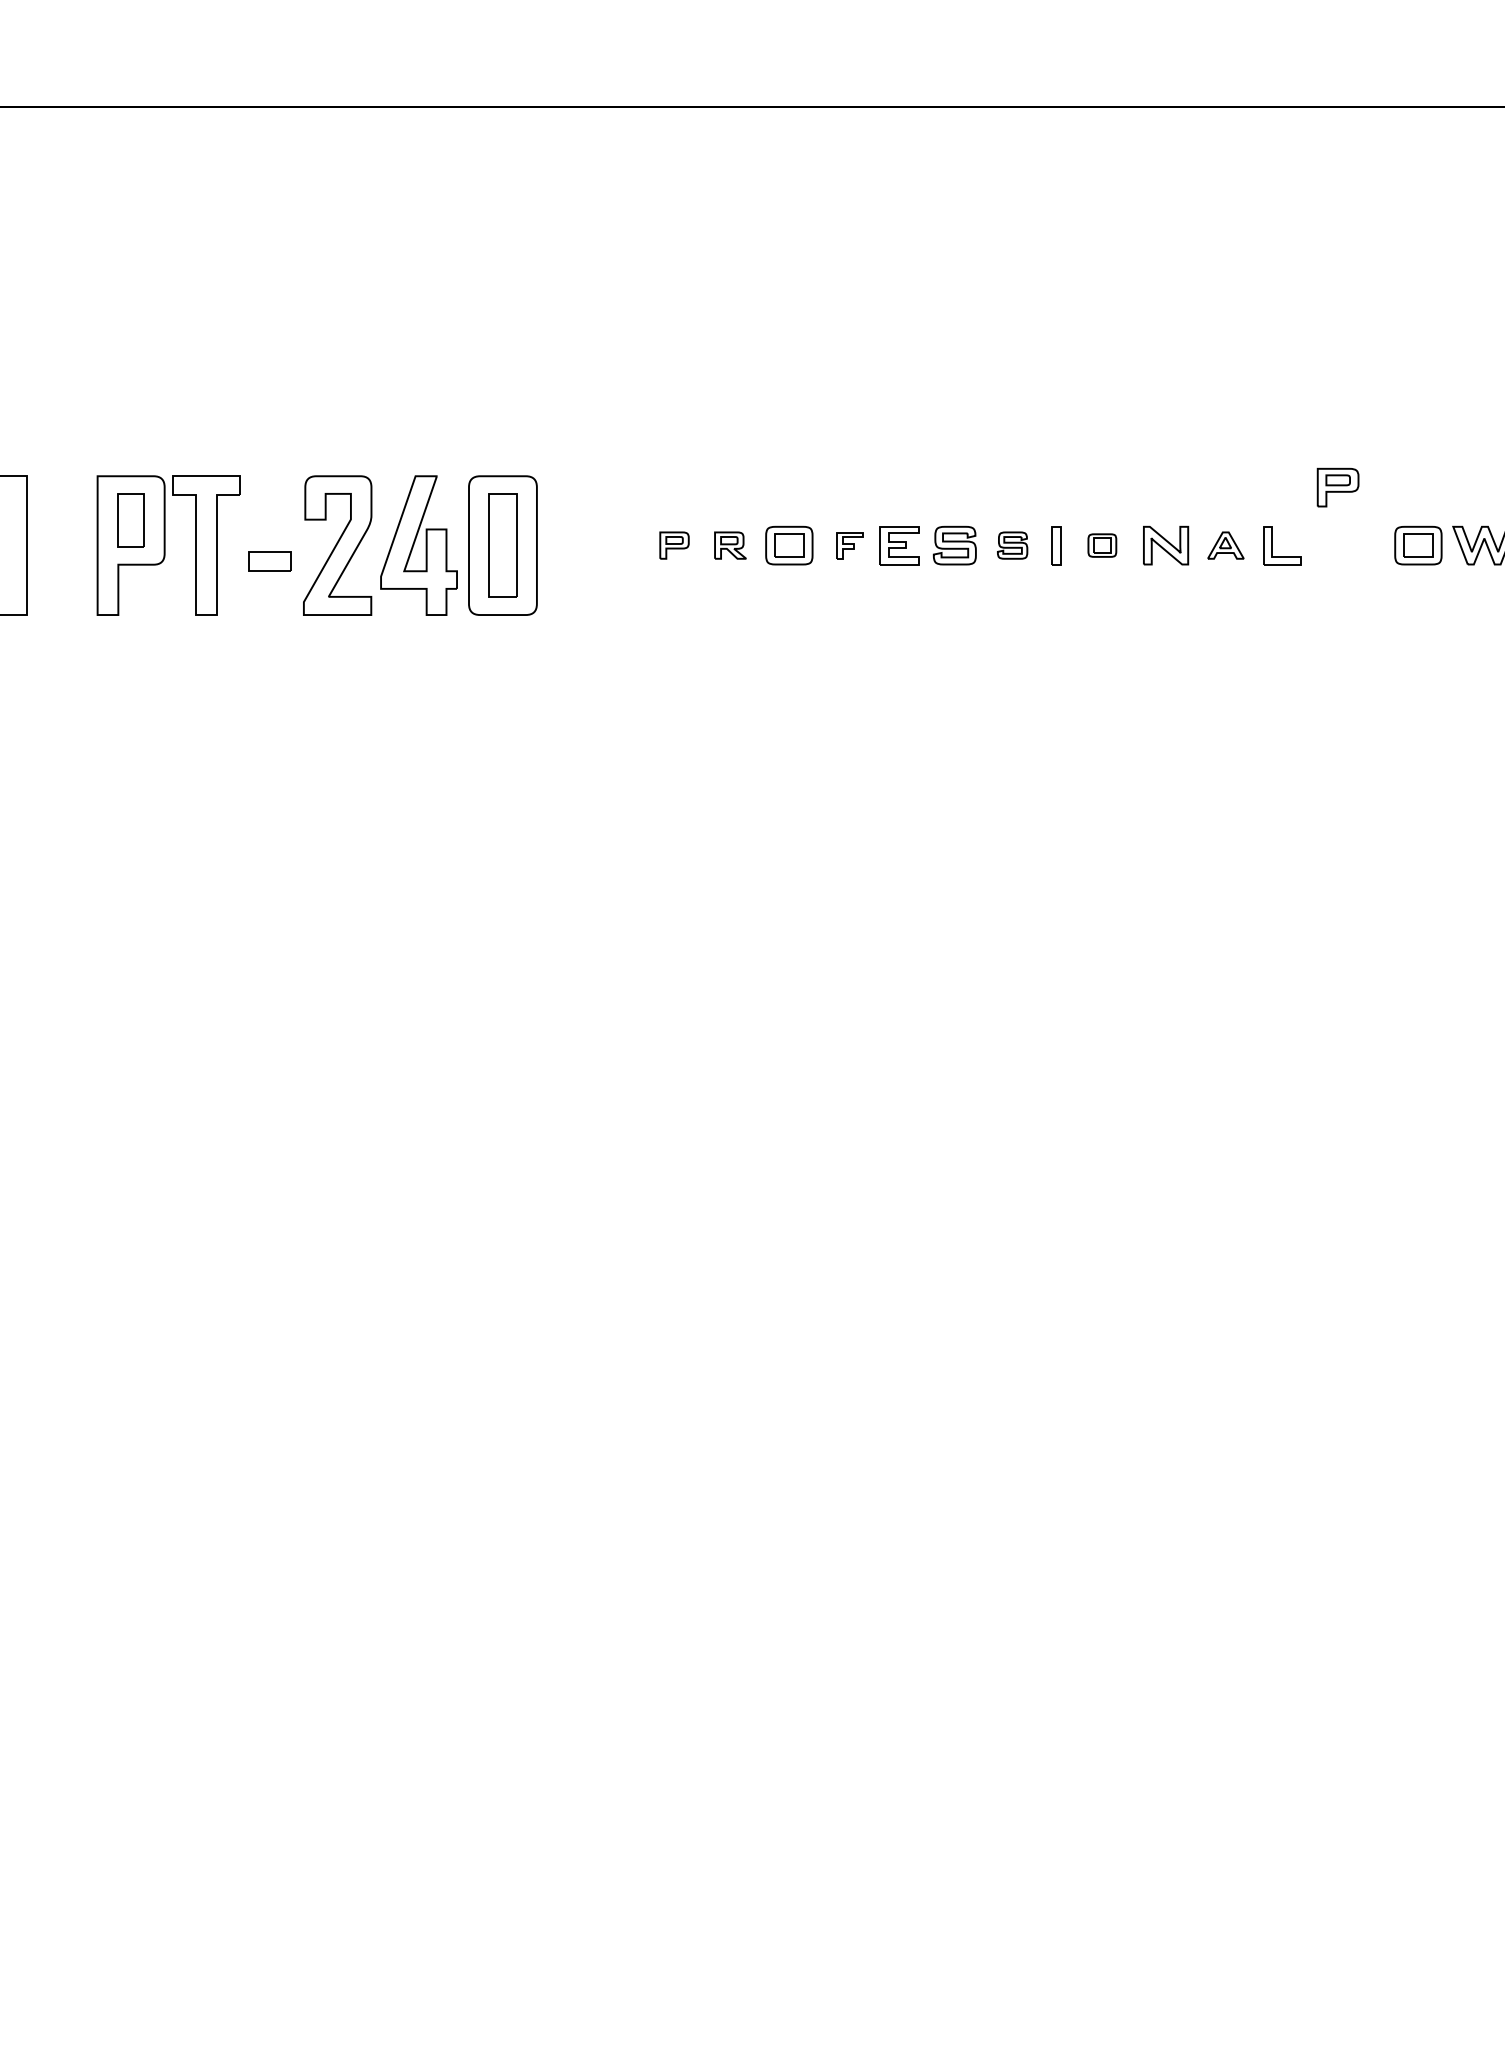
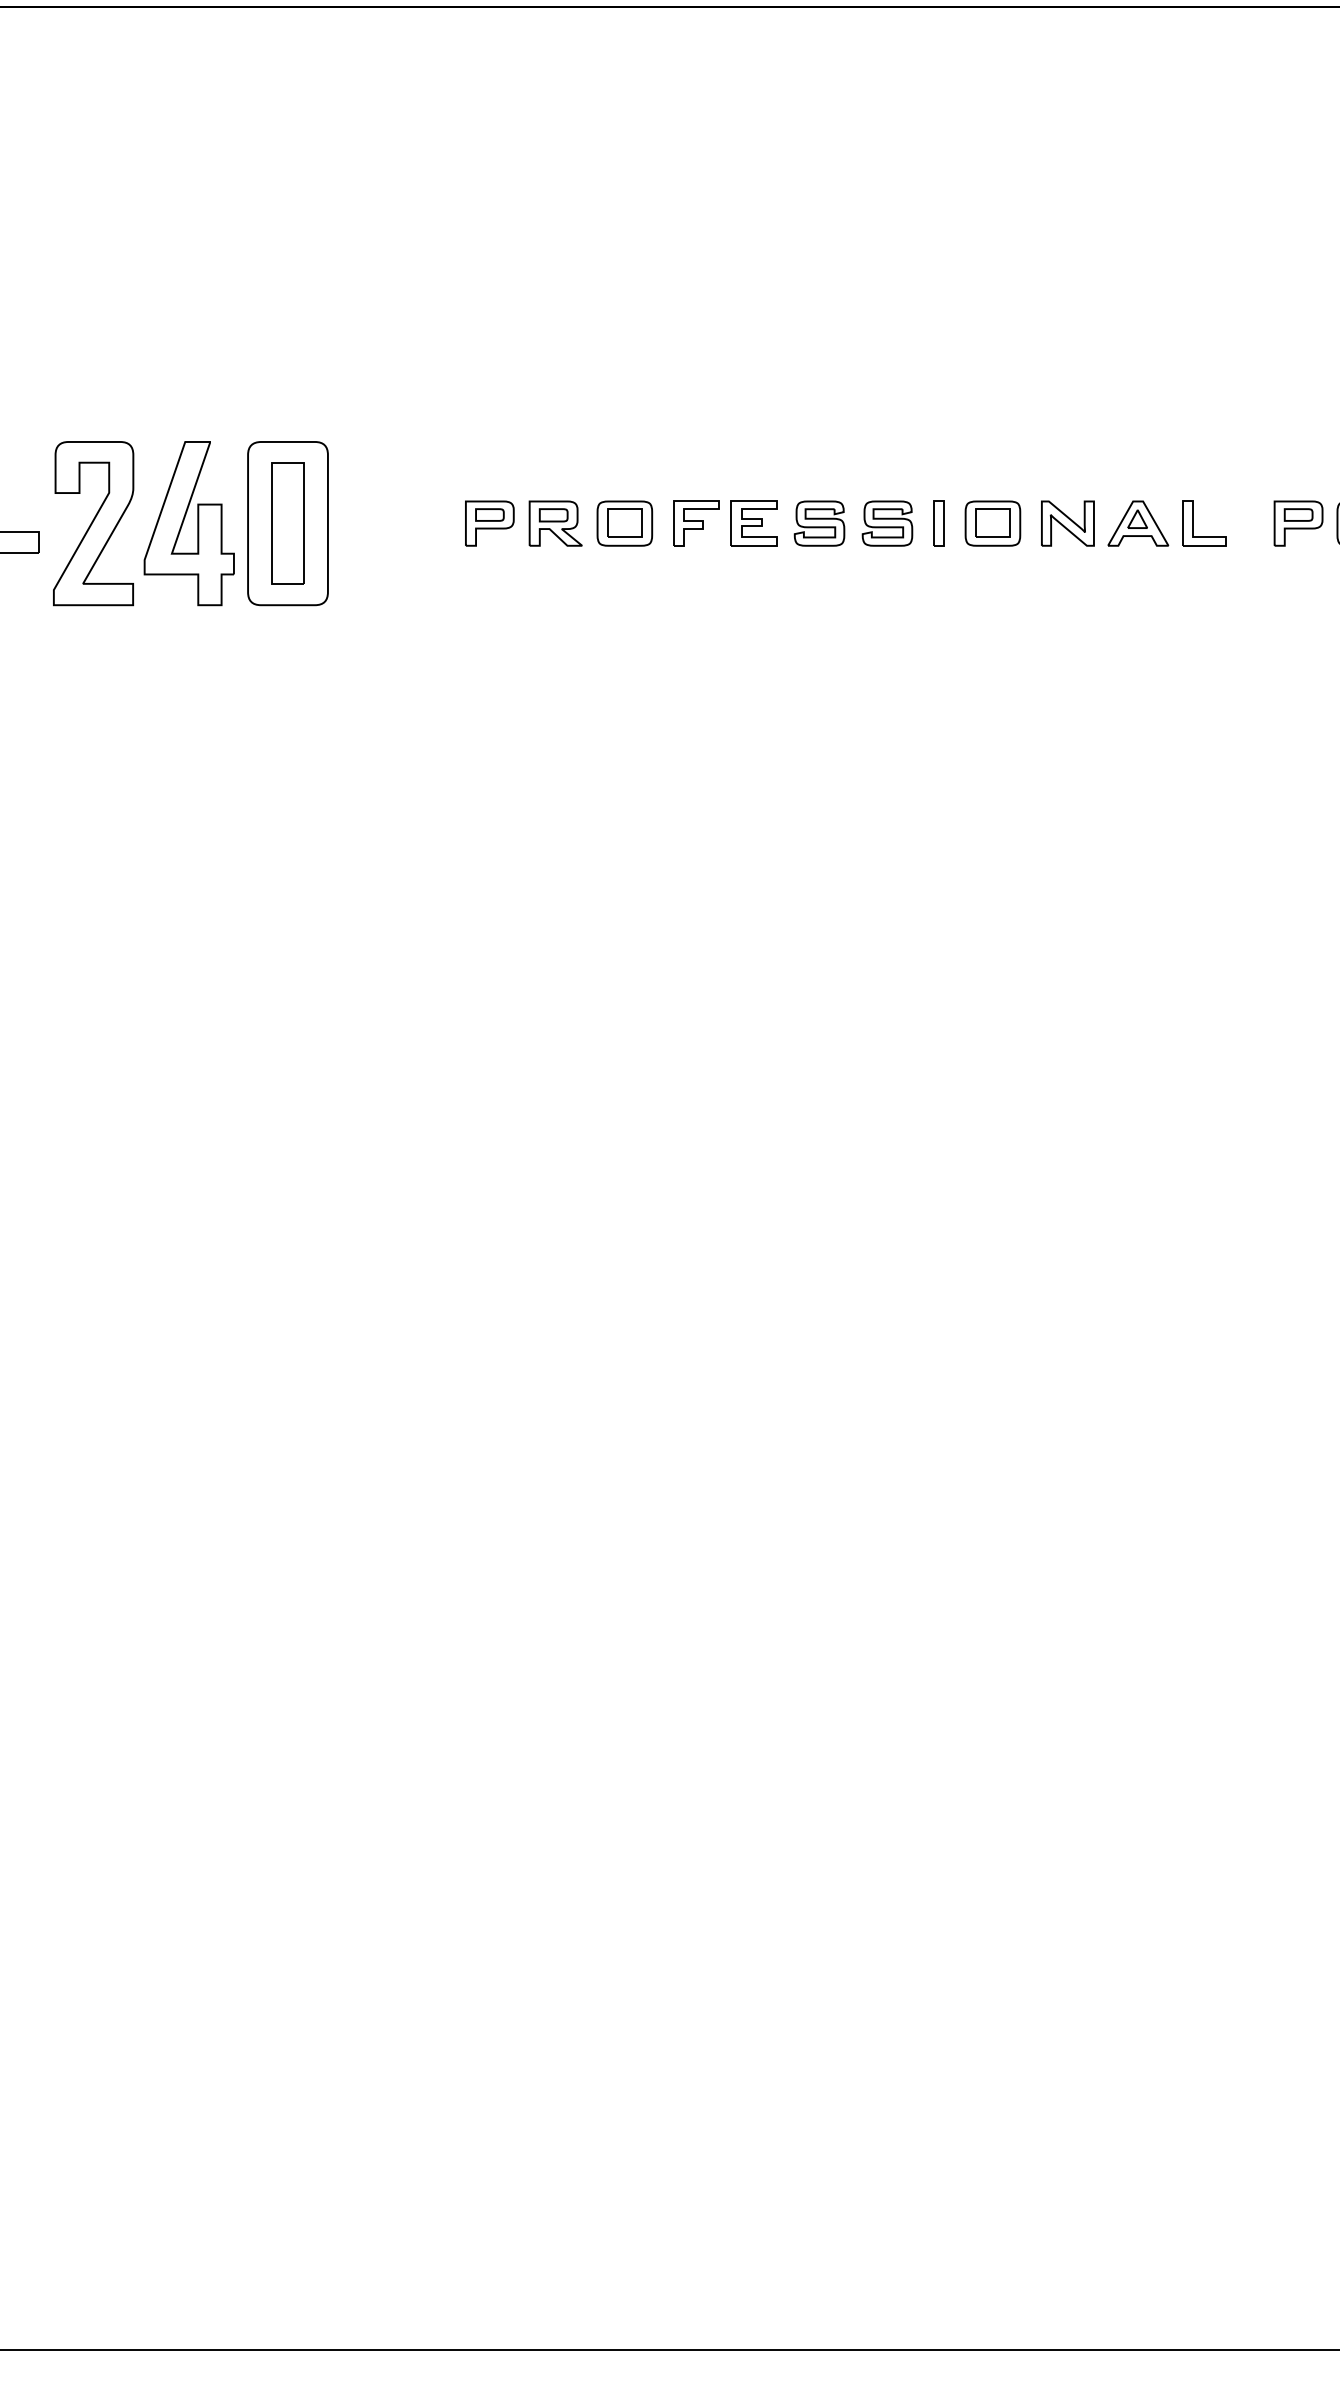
part: (1337, 487) -> (1297, 523), moved
part: (674, 545) -> (489, 523), size x1.43
part: (730, 545) -> (555, 523), size x1.43
part: (849, 545) -> (695, 523), size x1.43
part: (1012, 545) -> (887, 523), size x1.43
part: (1102, 545) -> (993, 523), size x1.67
part: (1225, 545) -> (1137, 523), size x1.43

